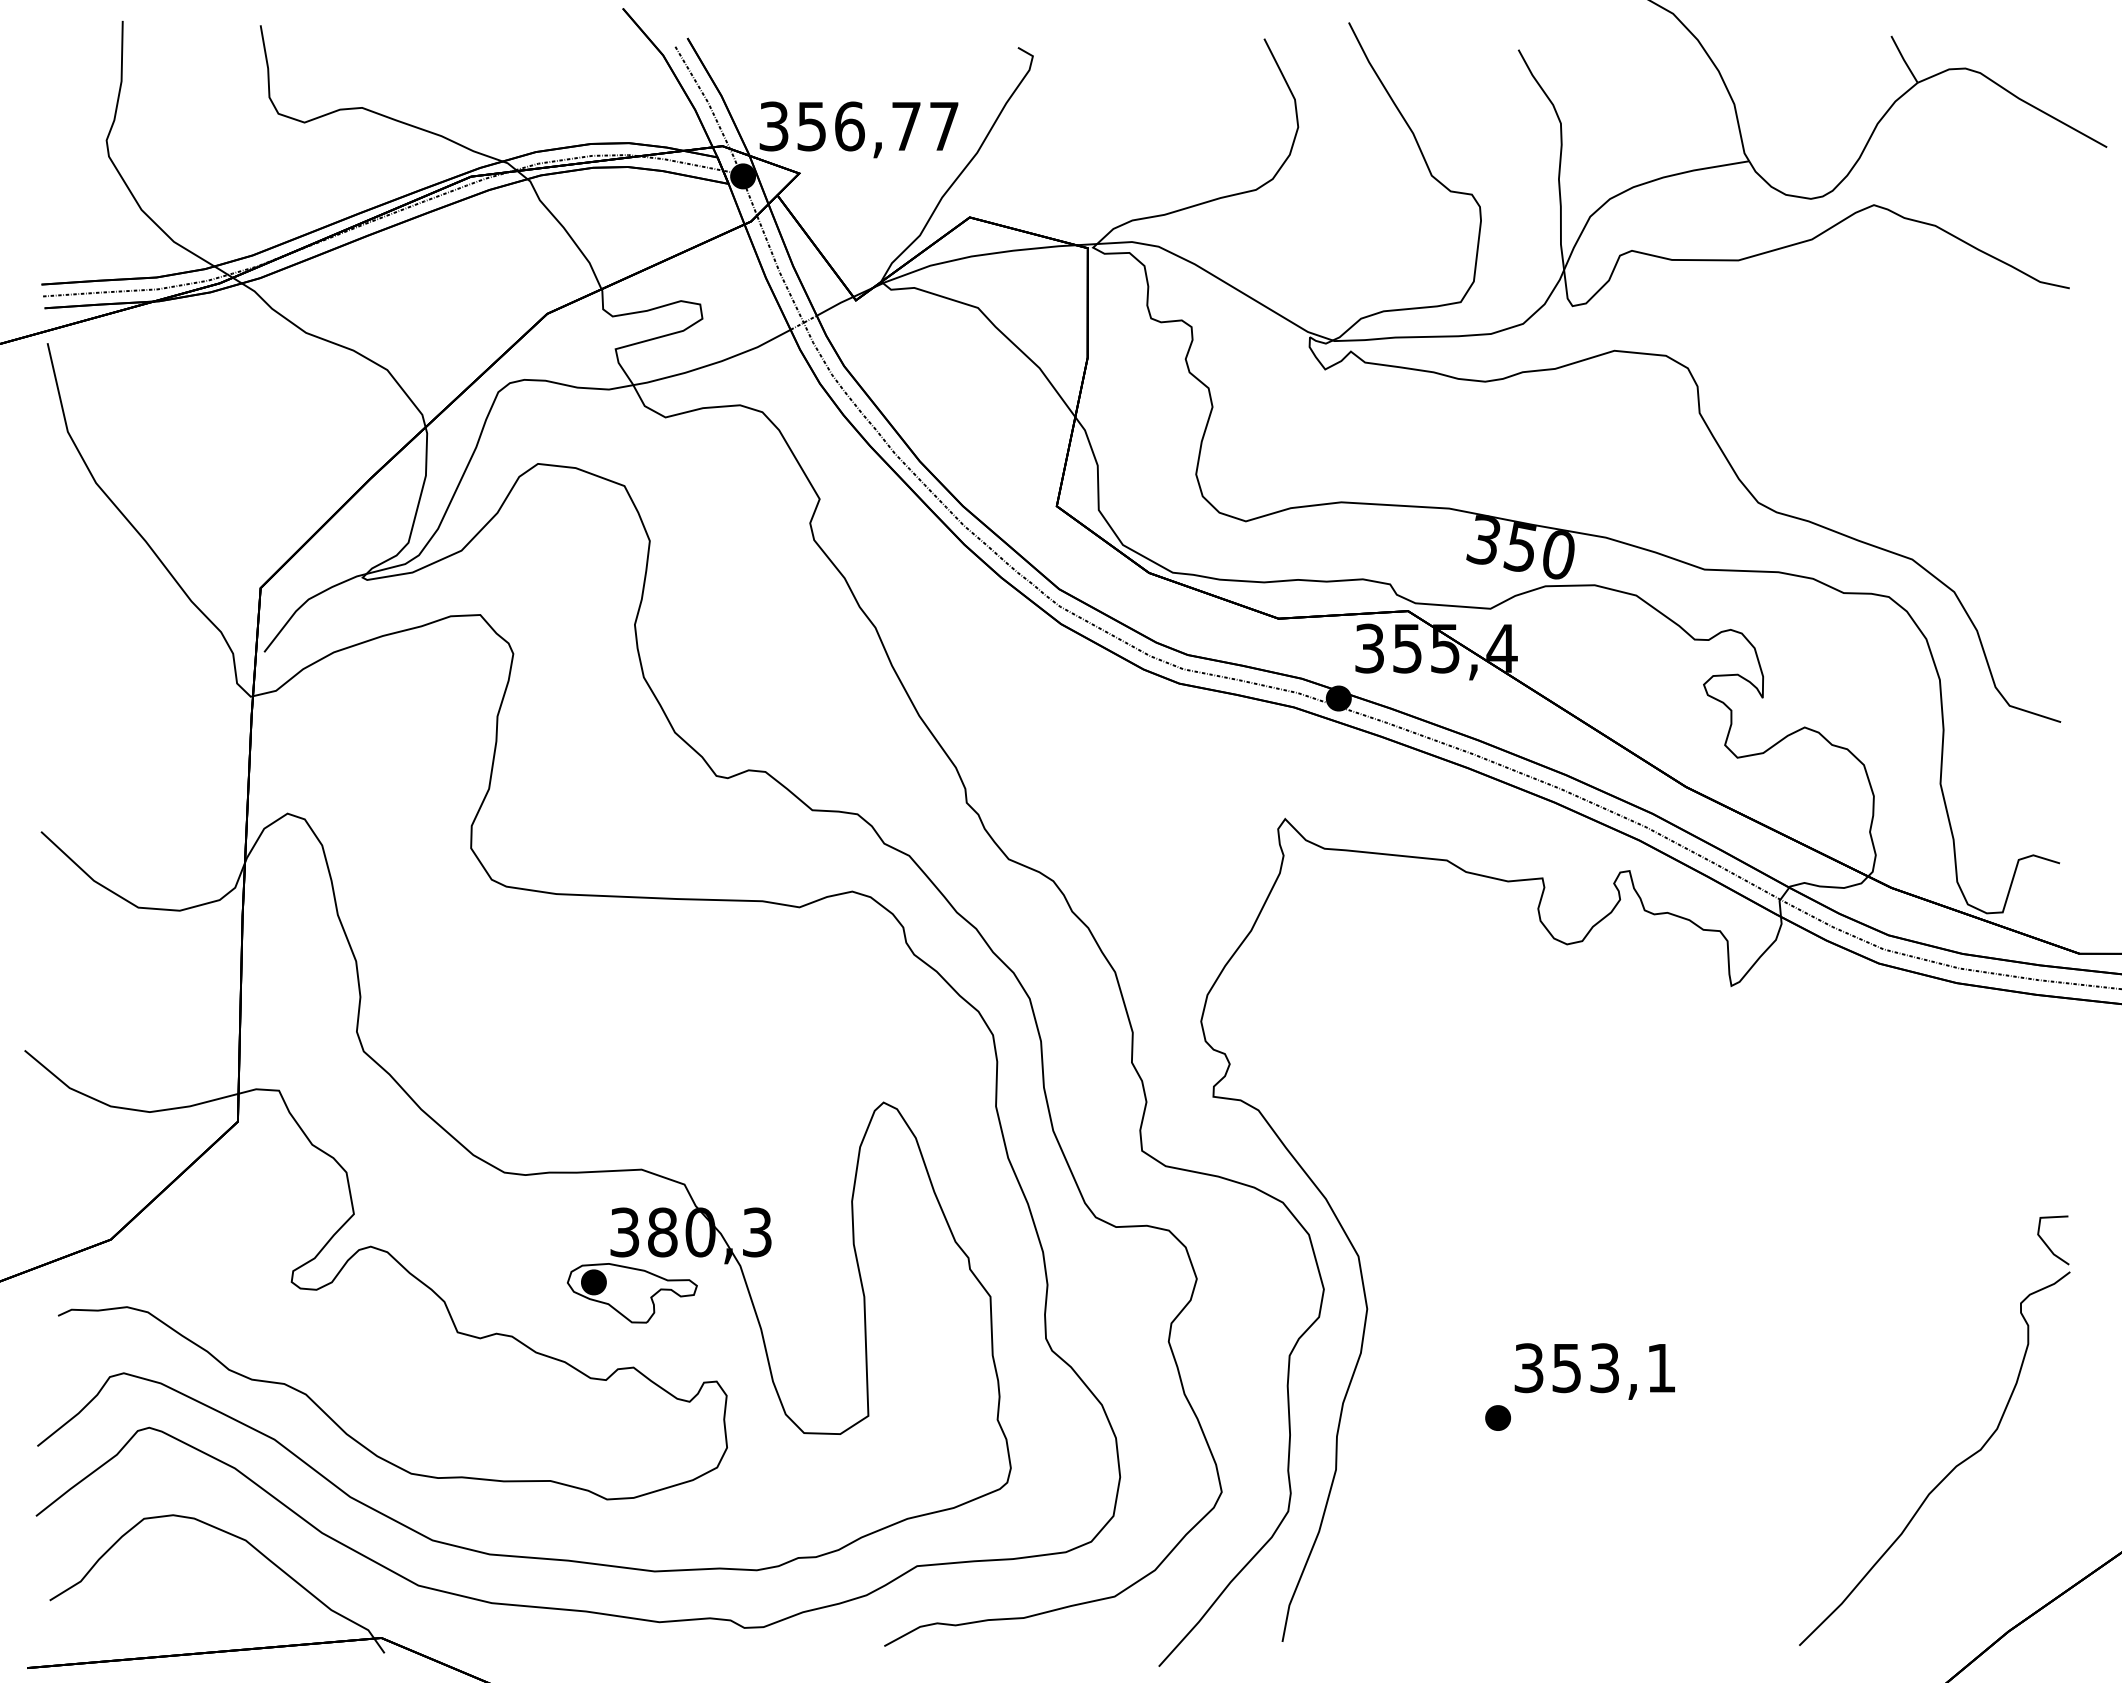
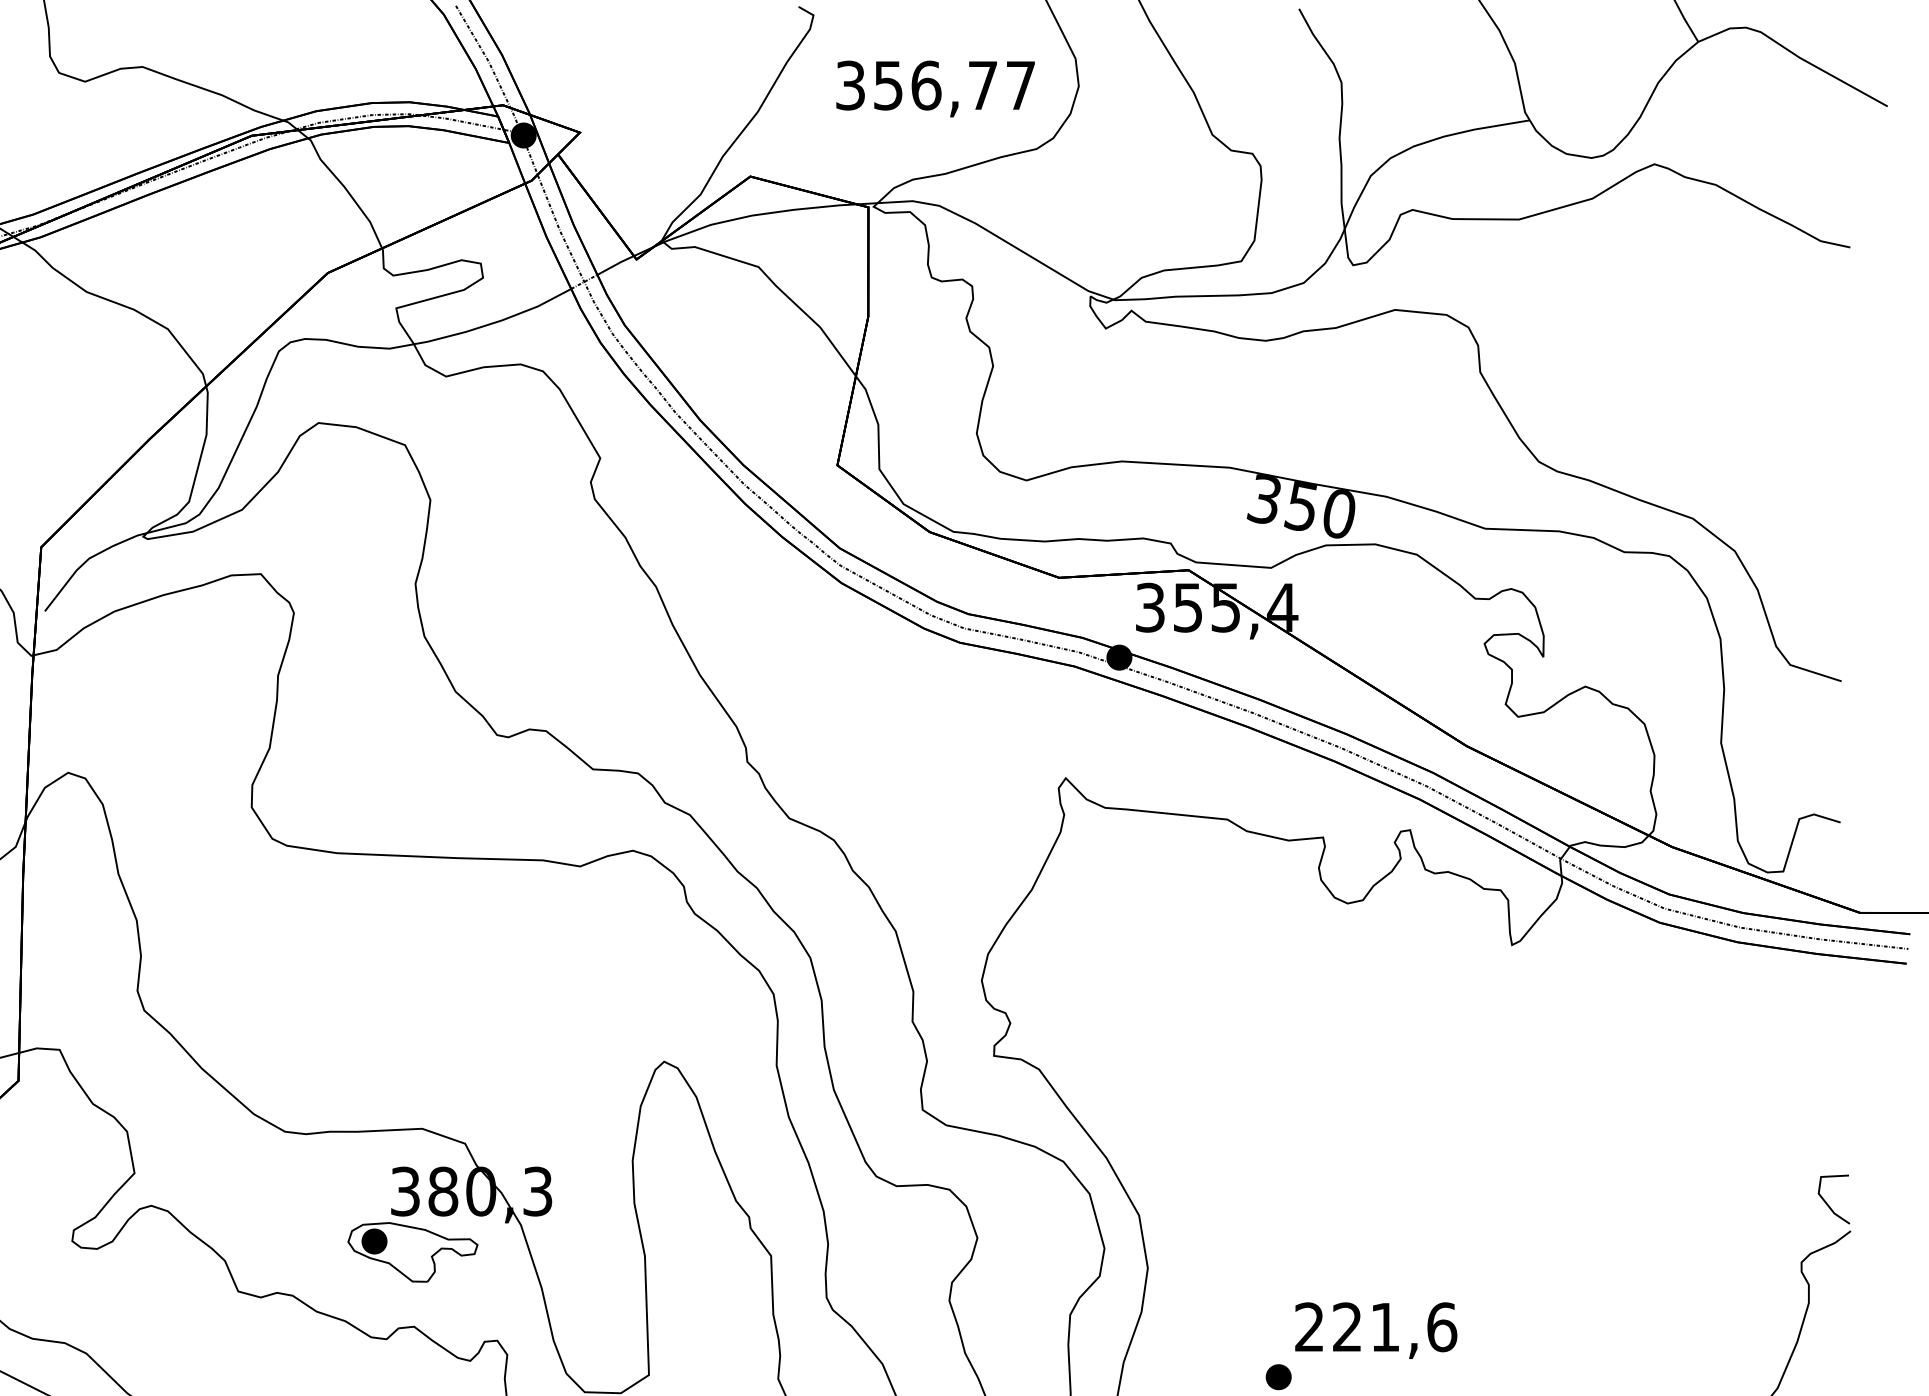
text: (858, 129) -> (935, 88), moved
text: (1595, 1368) -> (1376, 1327), 353,1 -> 221,6

